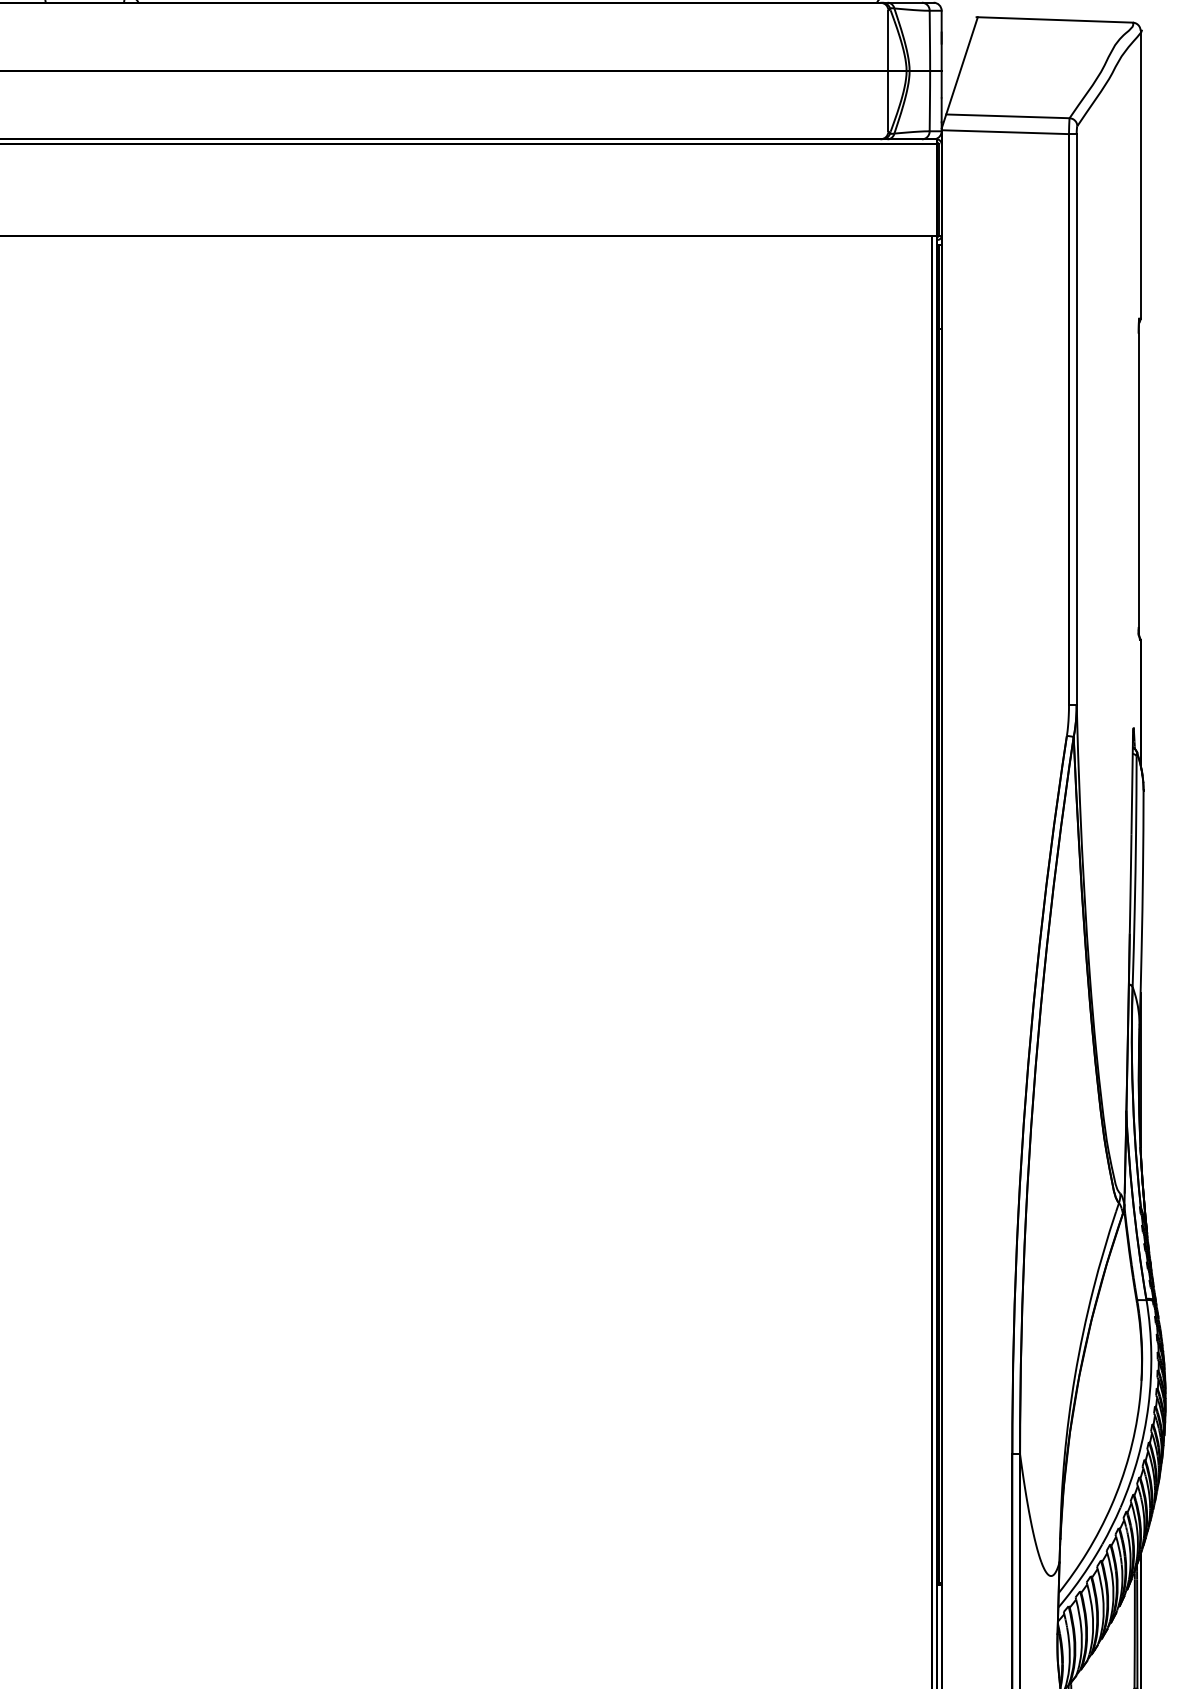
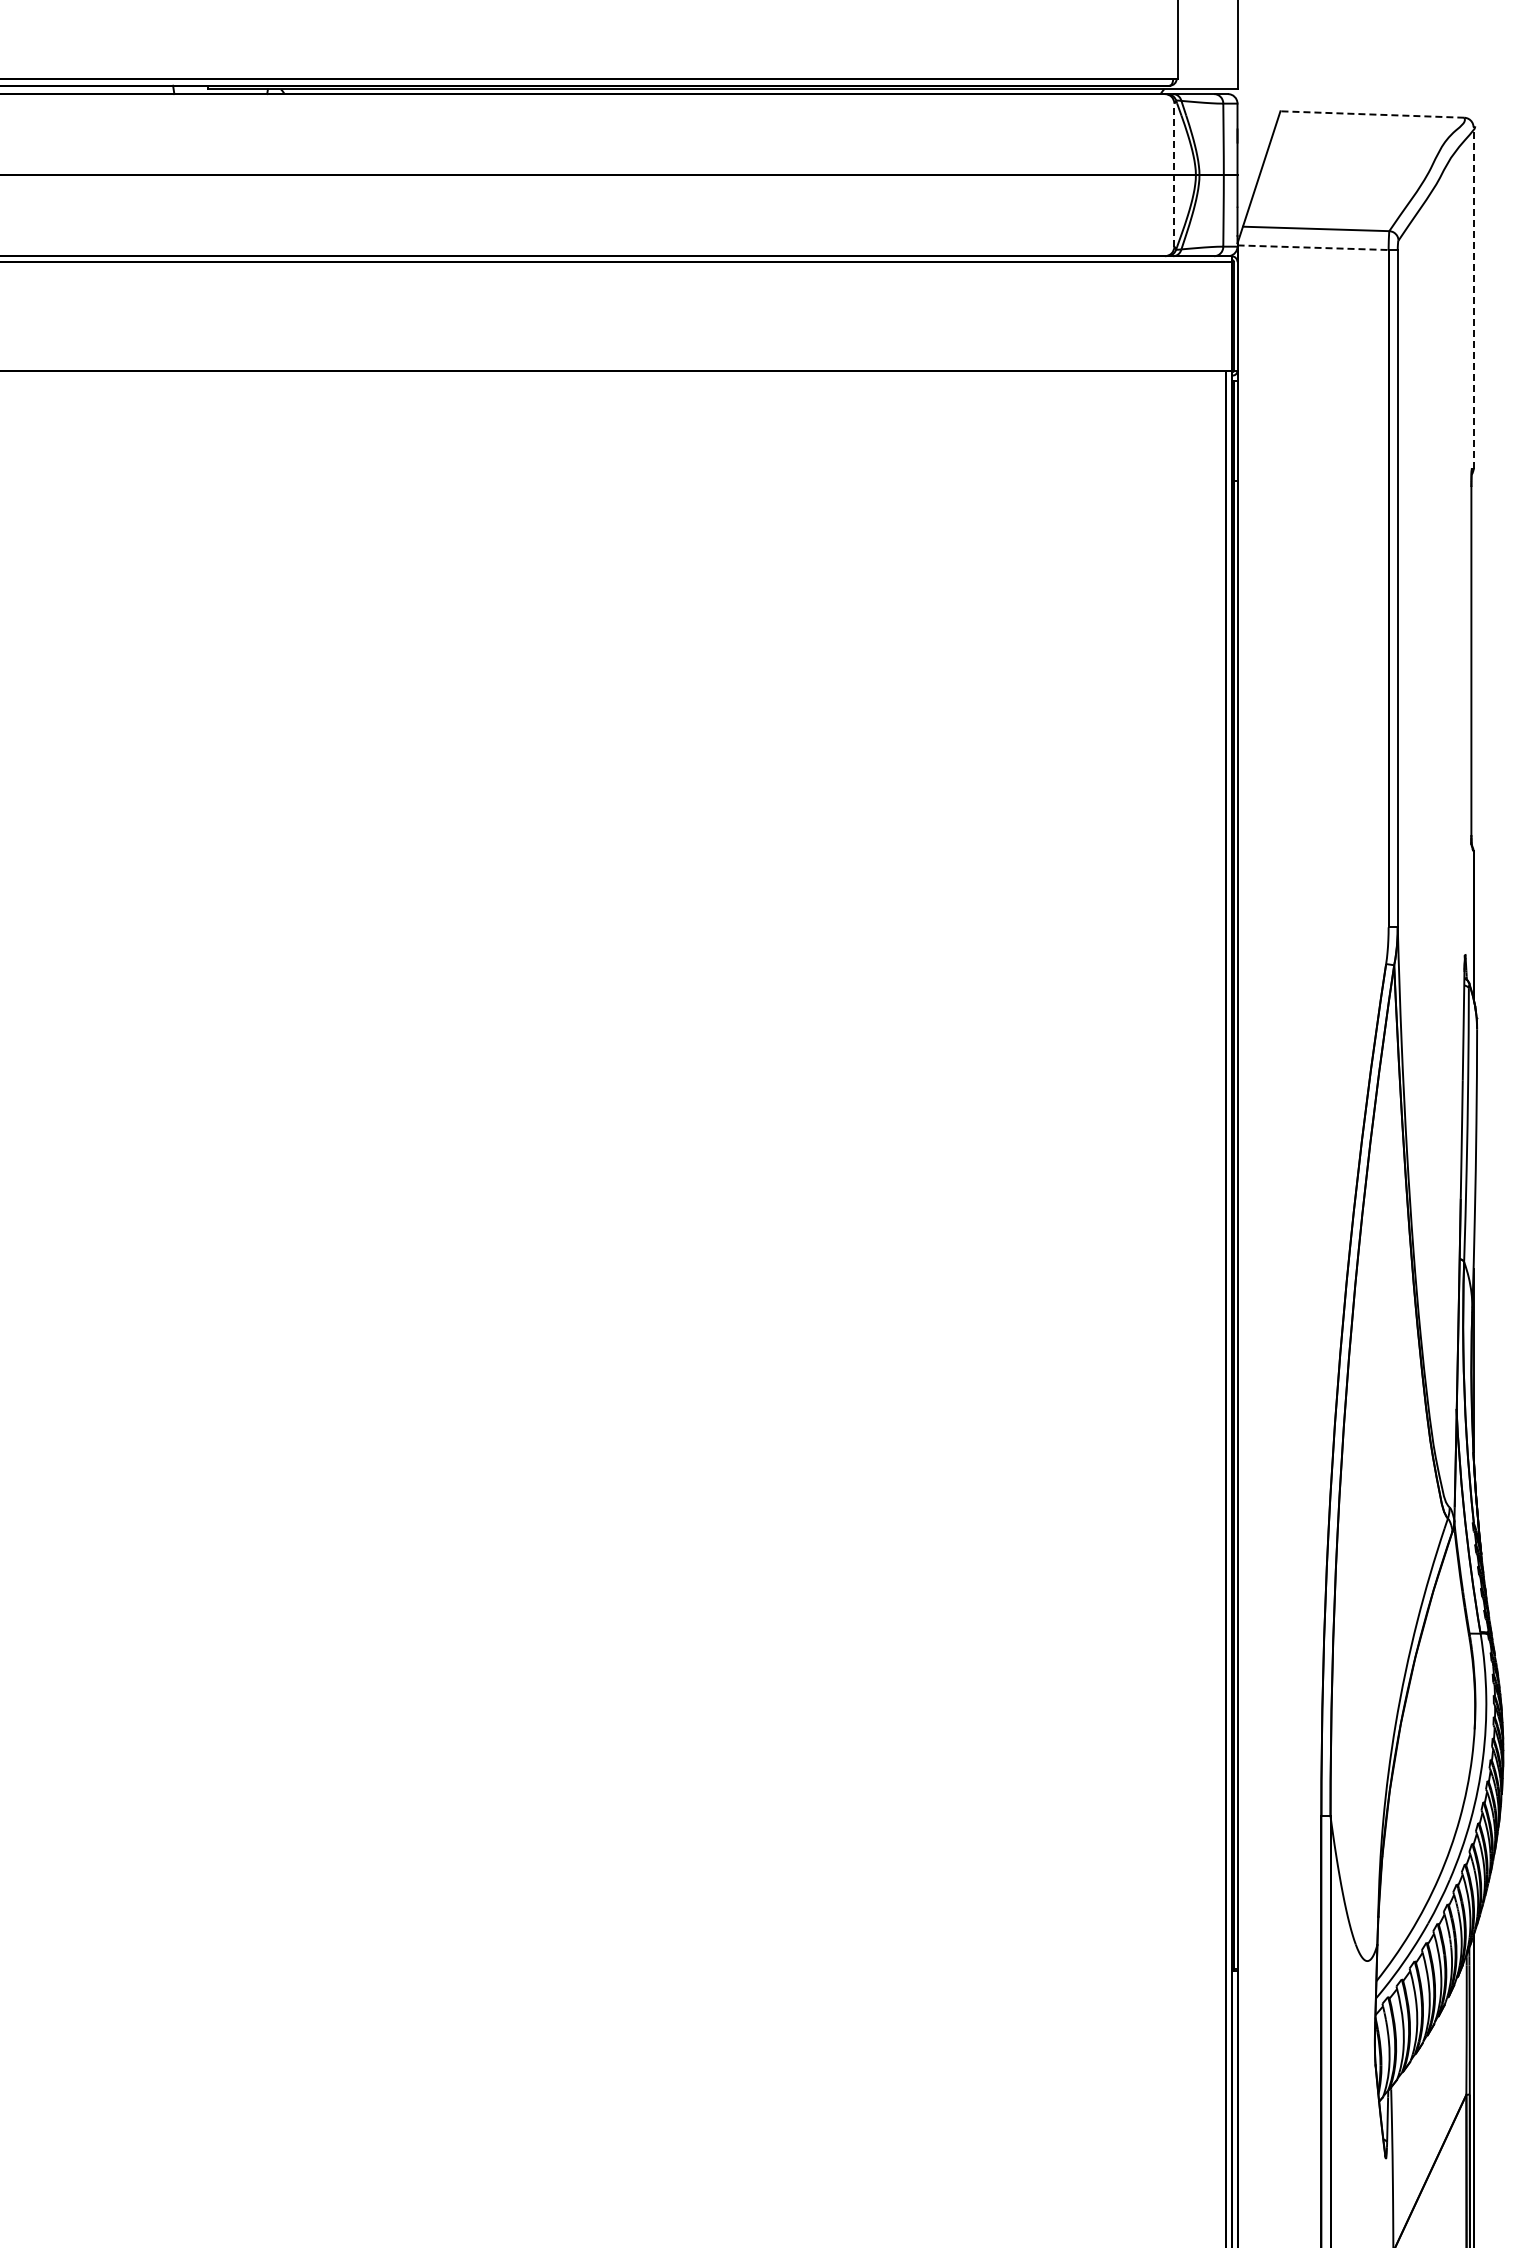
line: (1054, 19) -> (1371, 114), solid -> dashed
line: (888, 71) -> (1174, 175), solid -> dashed
line: (1005, 131) -> (1313, 247), solid -> dashed
line: (1140, 174) -> (1473, 298), solid -> dashed

